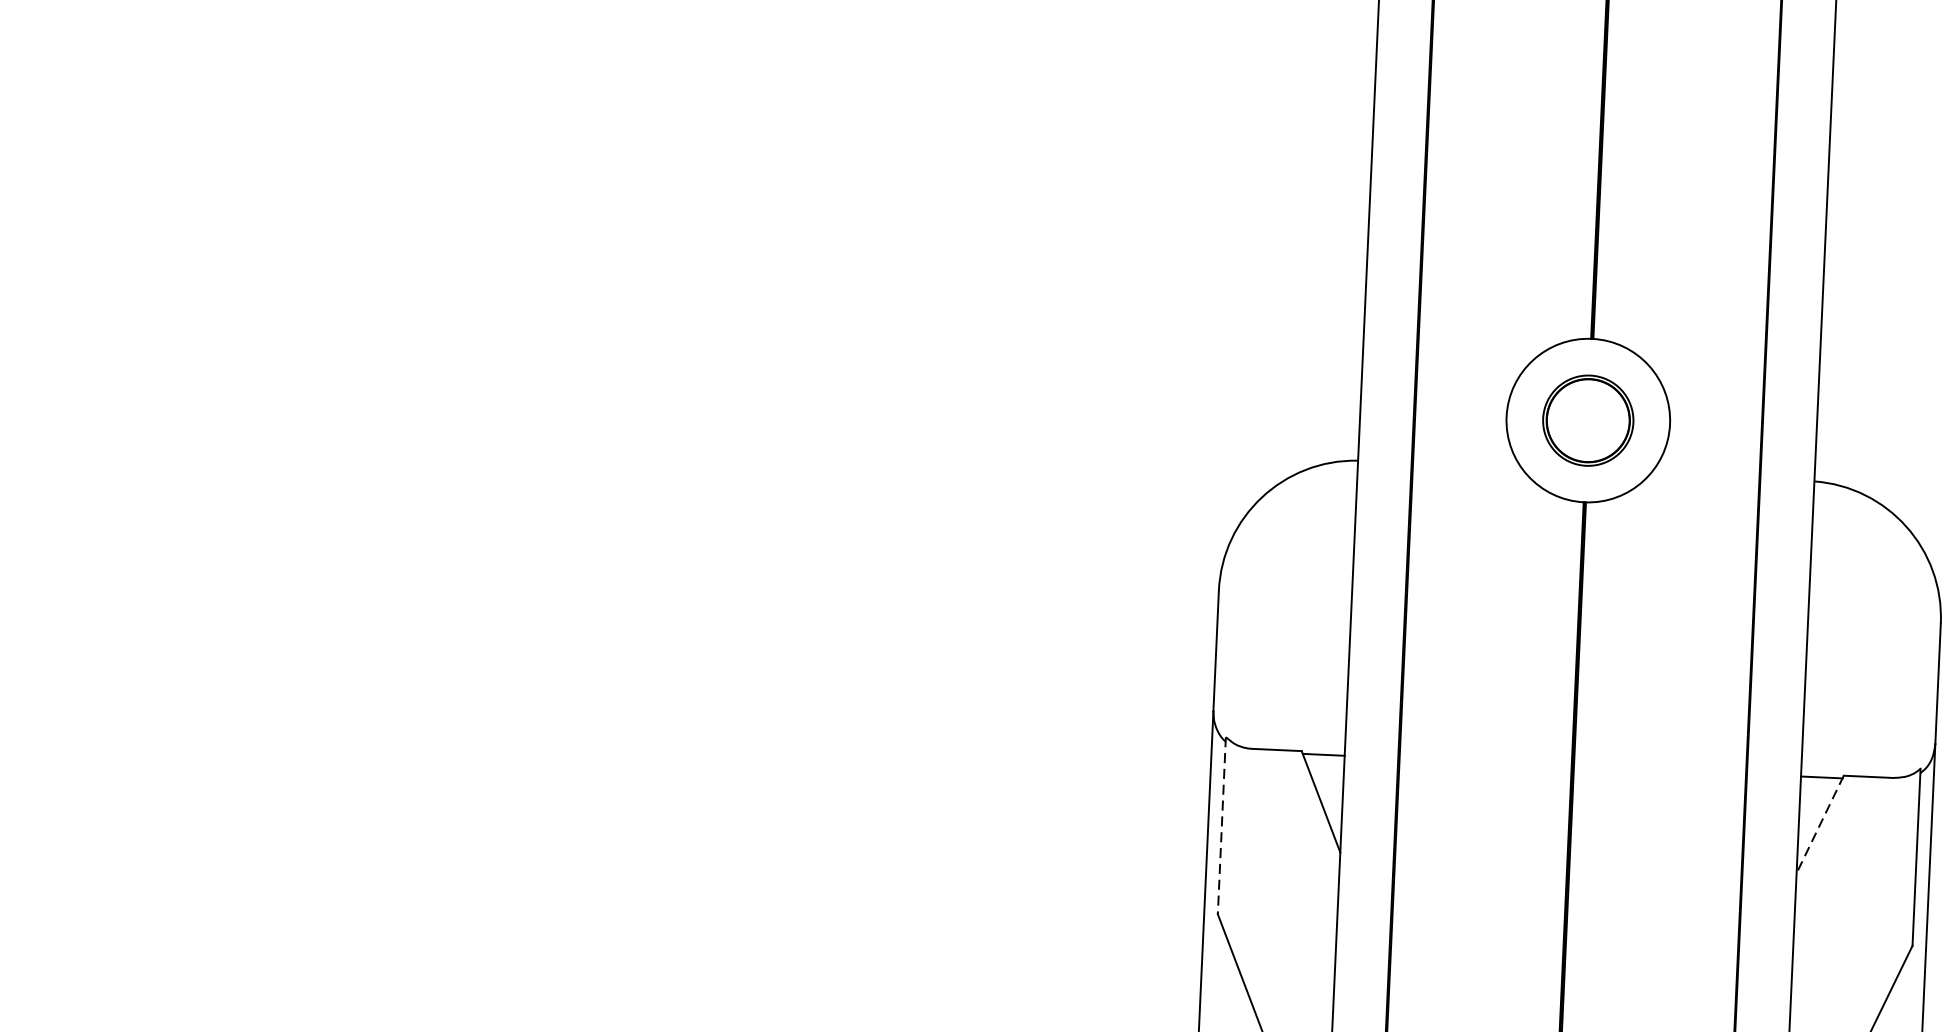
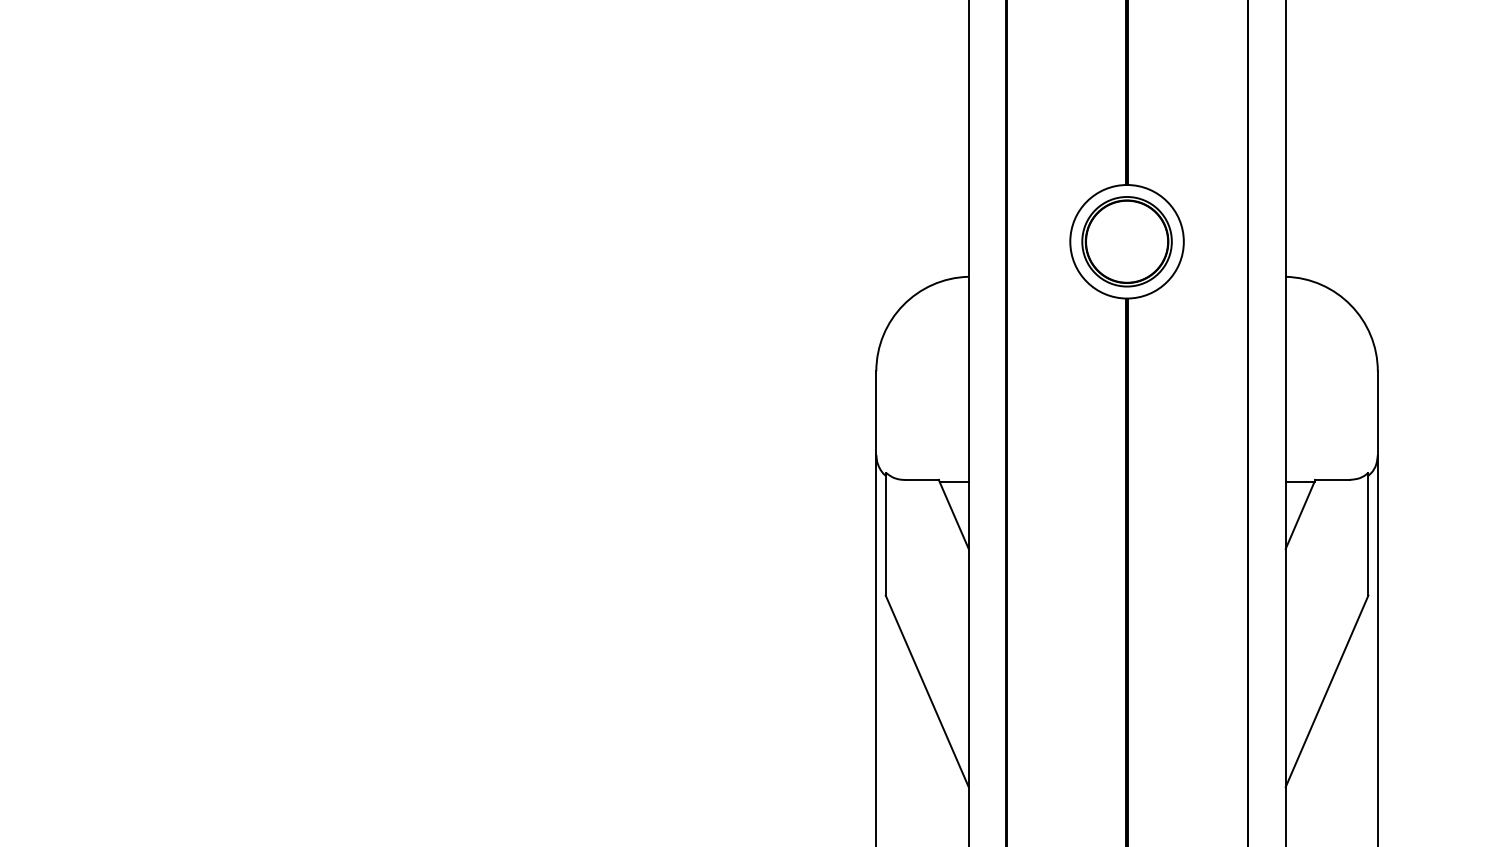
part: (1587, 420) -> (1126, 241), size x1.43
line: (1820, 824) -> (1300, 514), dashed -> solid
line: (1221, 826) -> (885, 534), dashed -> solid

